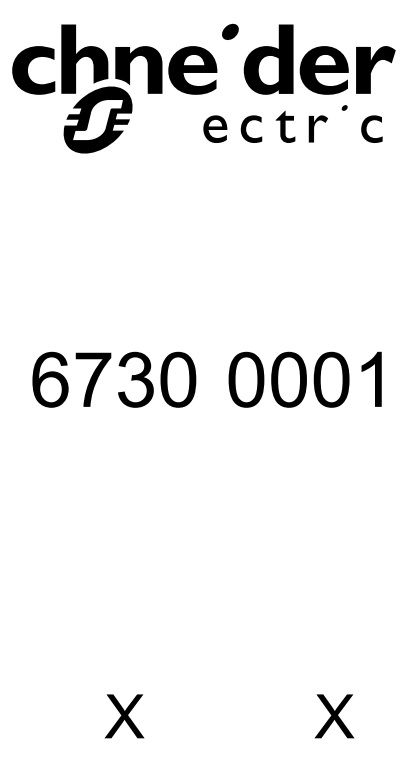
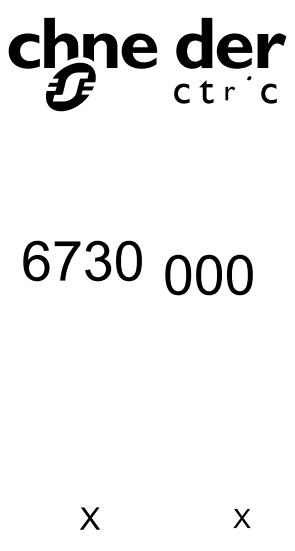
part: (230, 30) -> (166, 22), removed
fill: (215, 129) -> (155, 93), removed
part: (318, 129) -> (230, 93), size x0.7
part: (119, 366) -> (86, 251), moved
part: (371, 379) -> (268, 274), removed
part: (123, 716) -> (89, 518), size x0.7
part: (333, 716) -> (241, 518), size x0.6

